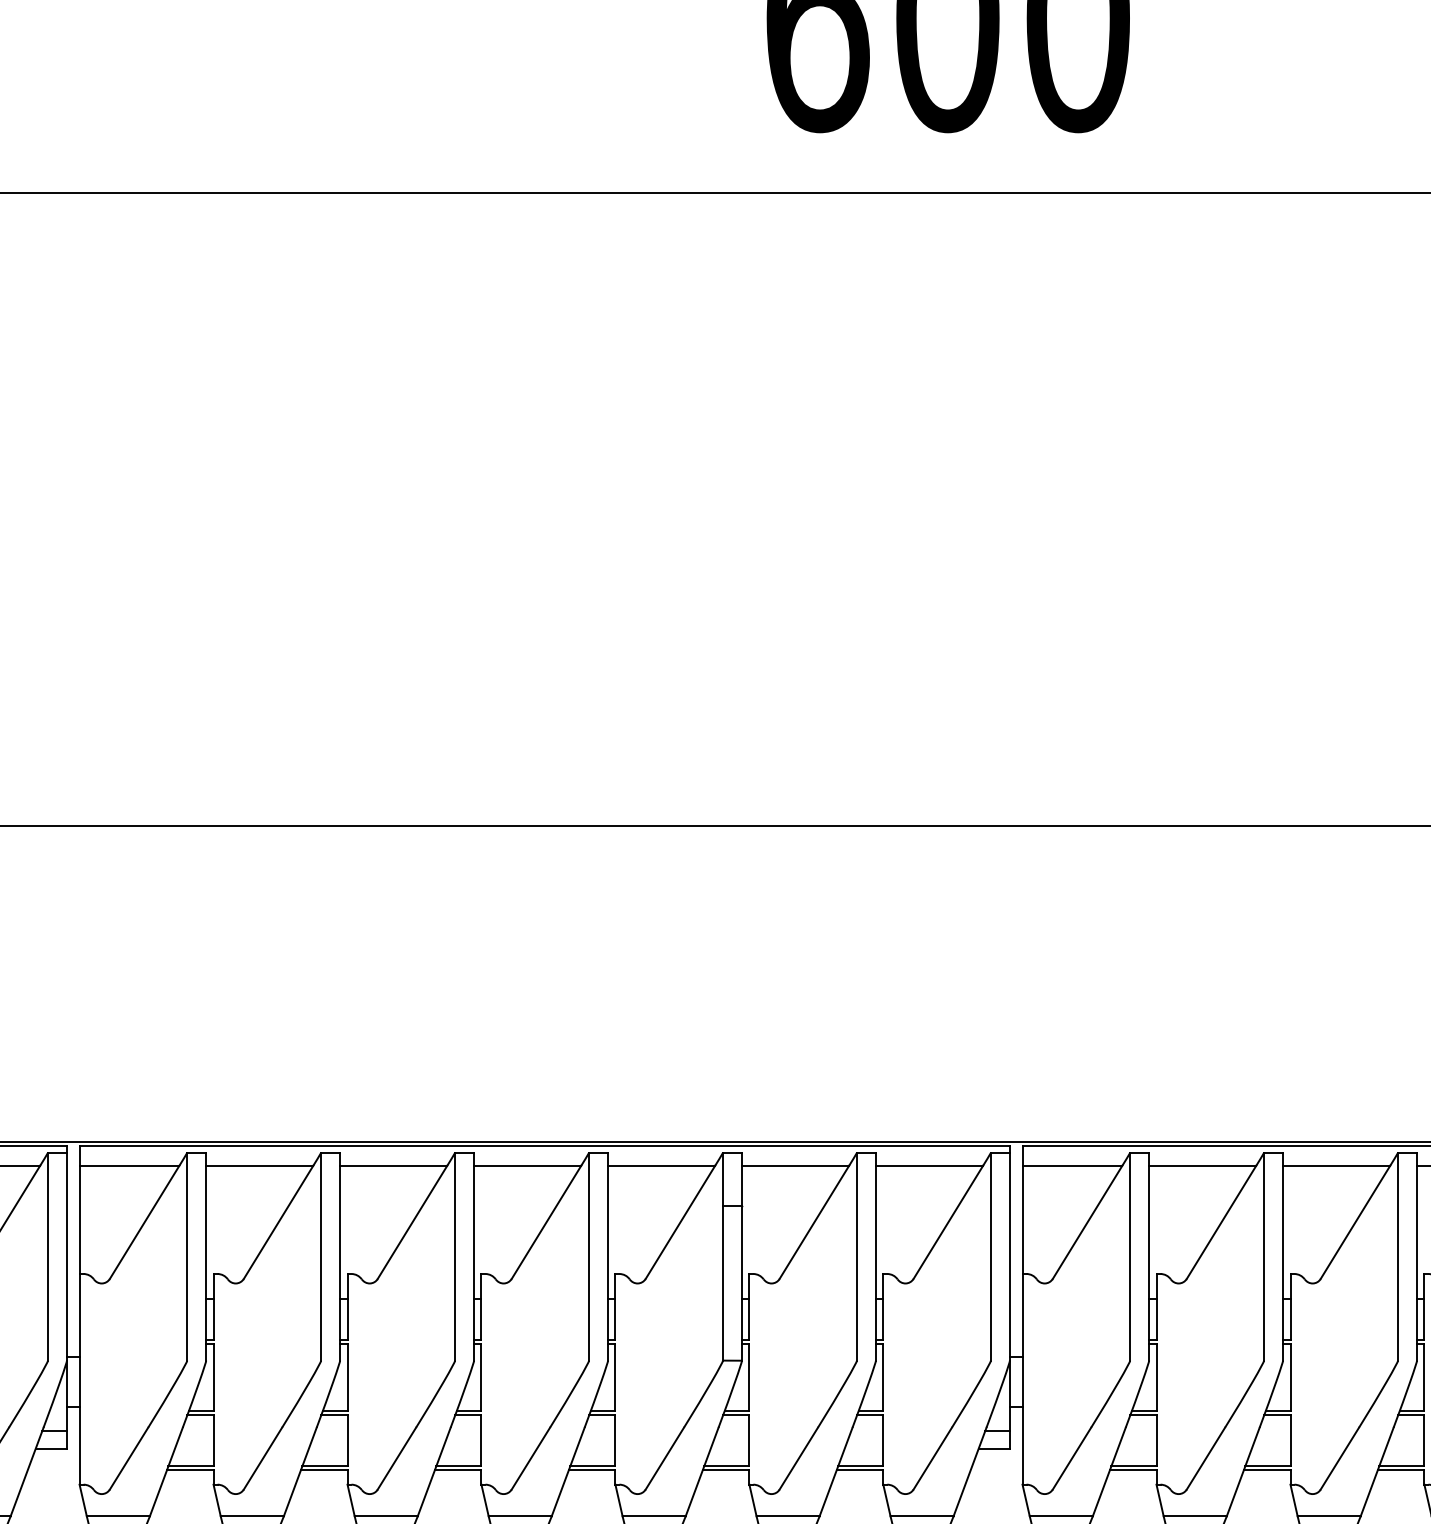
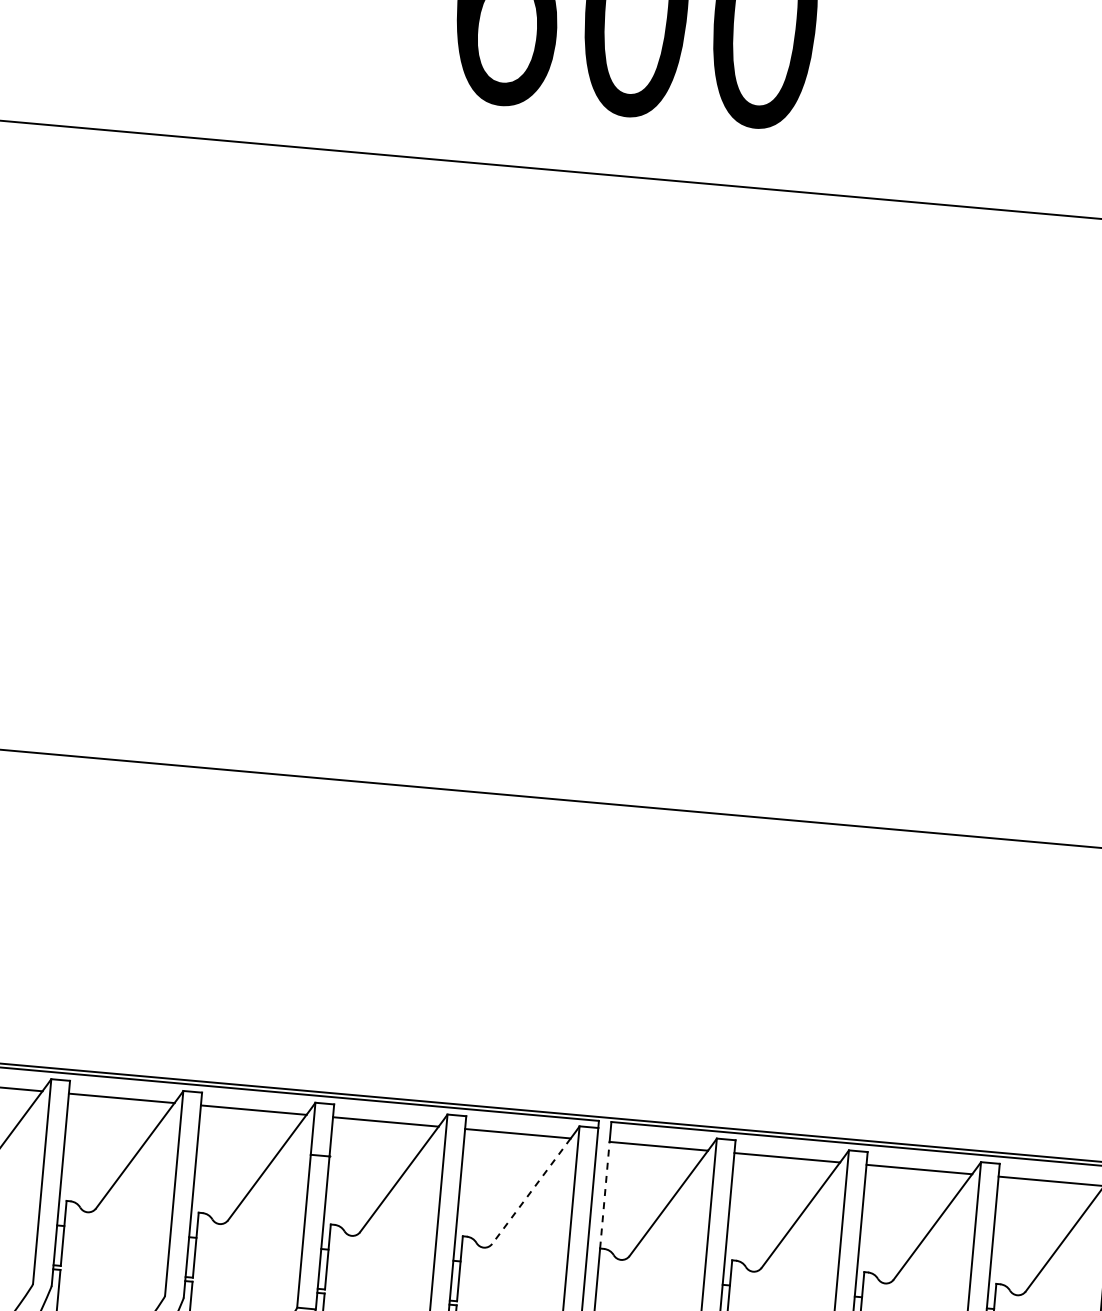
line: (1022, 1219) -> (604, 1194), solid -> dashed
line: (948, 1222) -> (531, 1191), solid -> dashed

